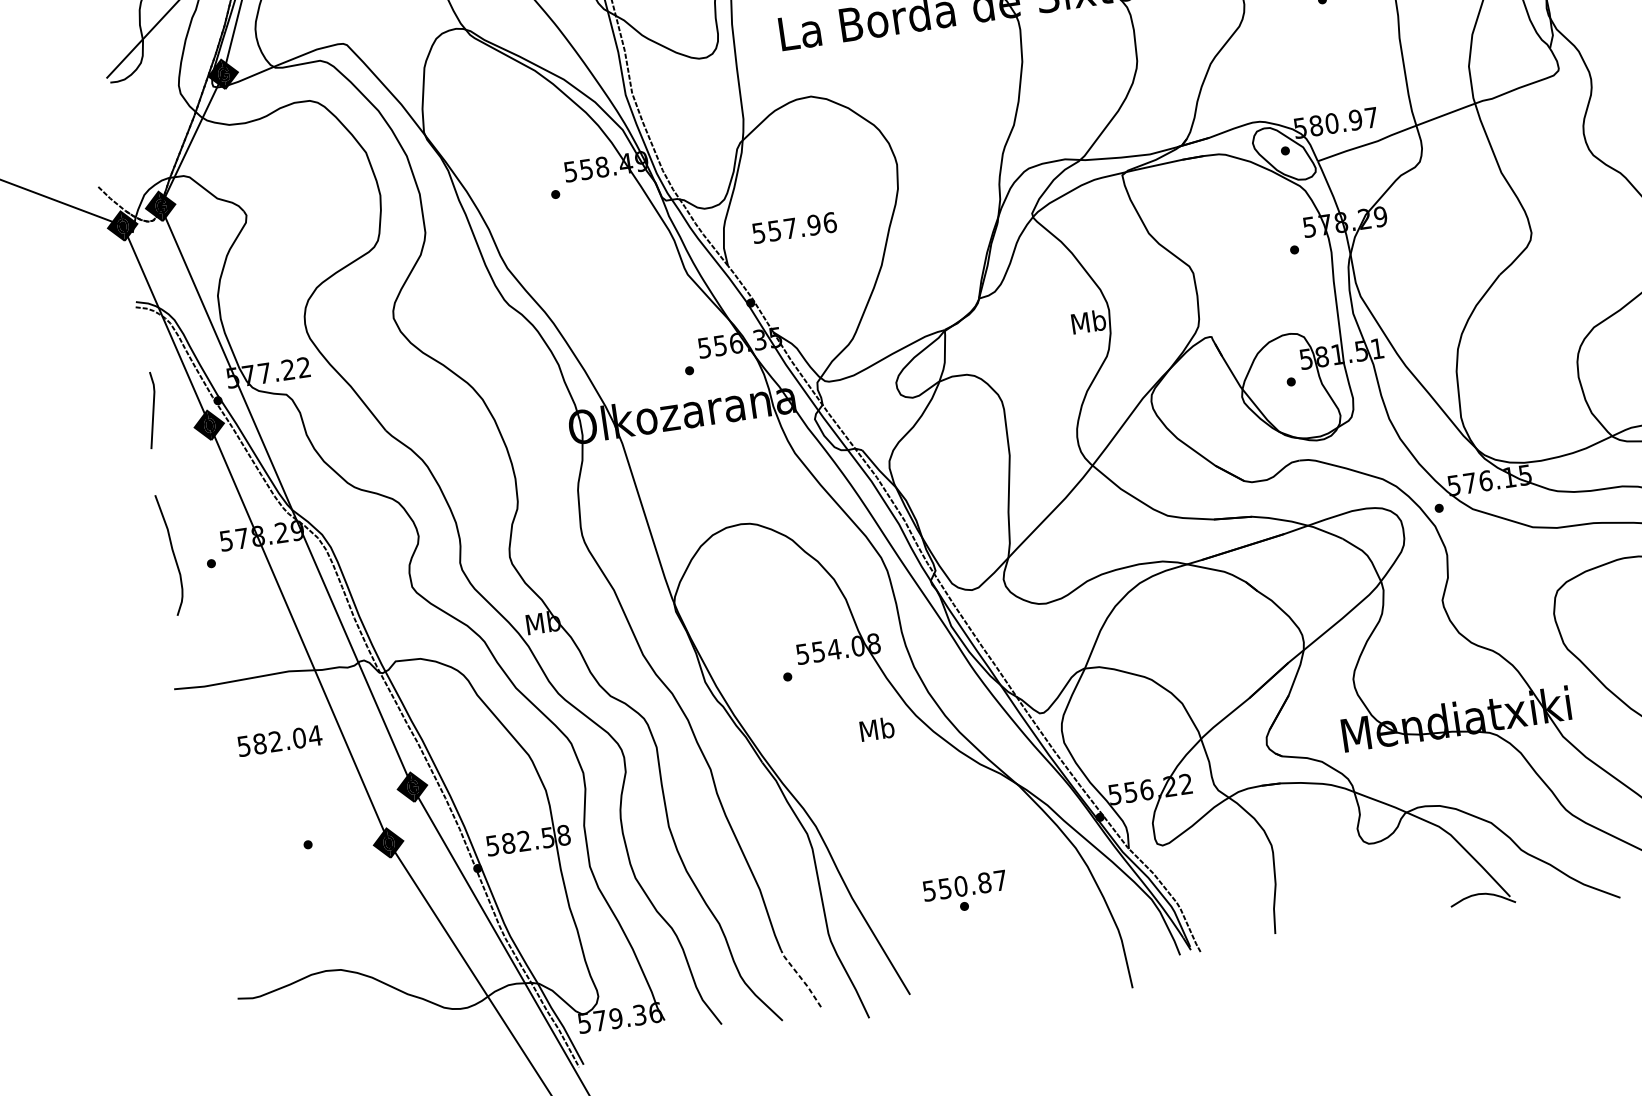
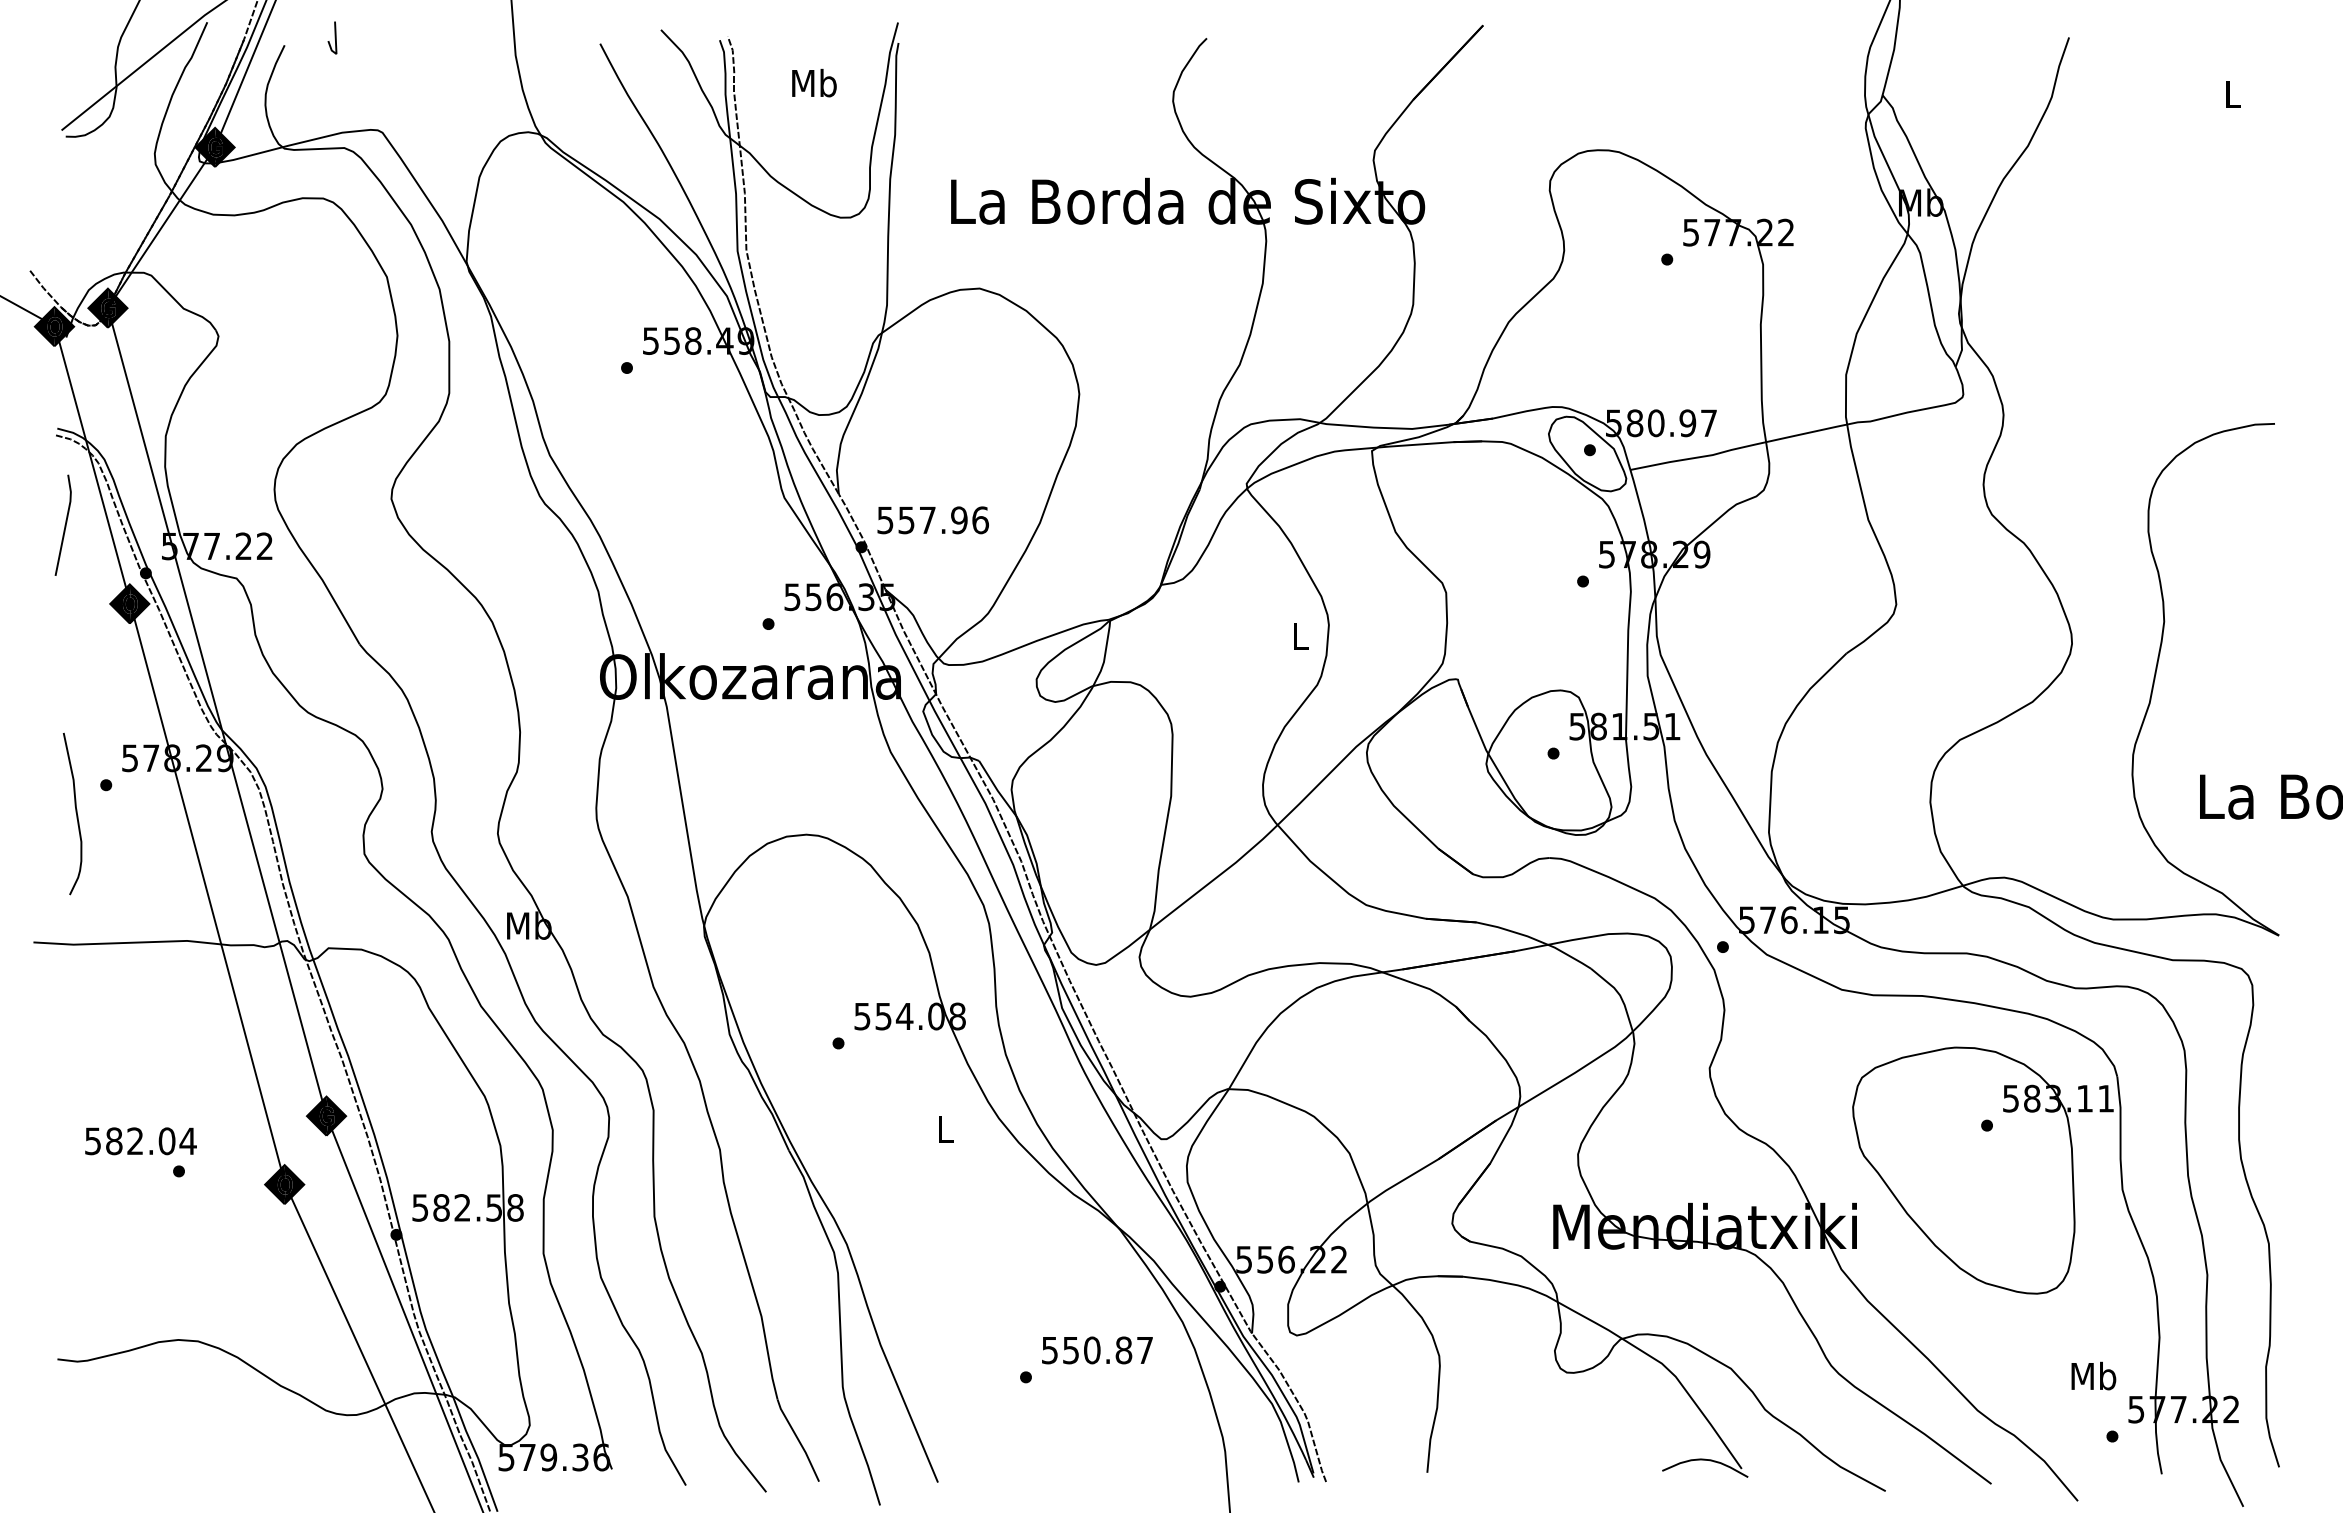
text: (794, 228) -> (932, 520), moved
text: (1088, 322) -> (1299, 636), Mb -> L
line: (152, 409) -> (64, 524), moved
curve: (172, 553) -> (75, 812), moved
text: (877, 728) -> (945, 1128), Mb -> L
text: (279, 741) -> (140, 1141), moved
text: (964, 885) -> (1097, 1350), moved
line: (801, 977) -> (798, 1439), dashed -> solid

